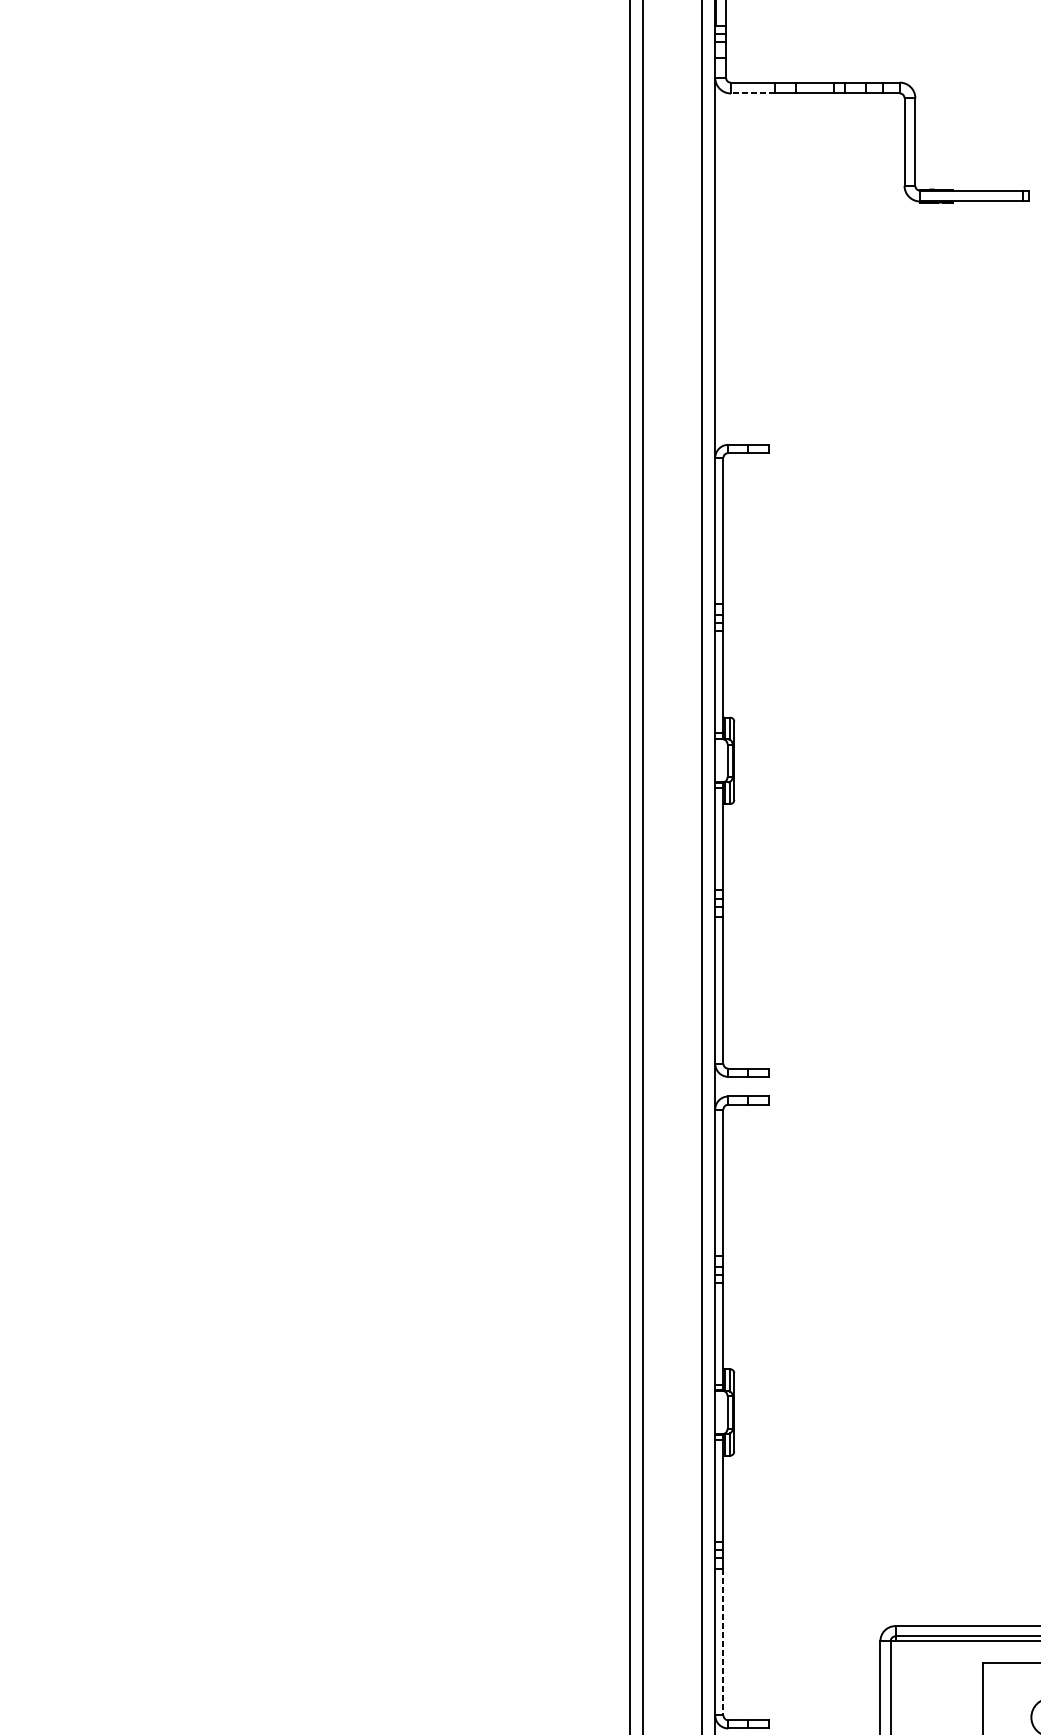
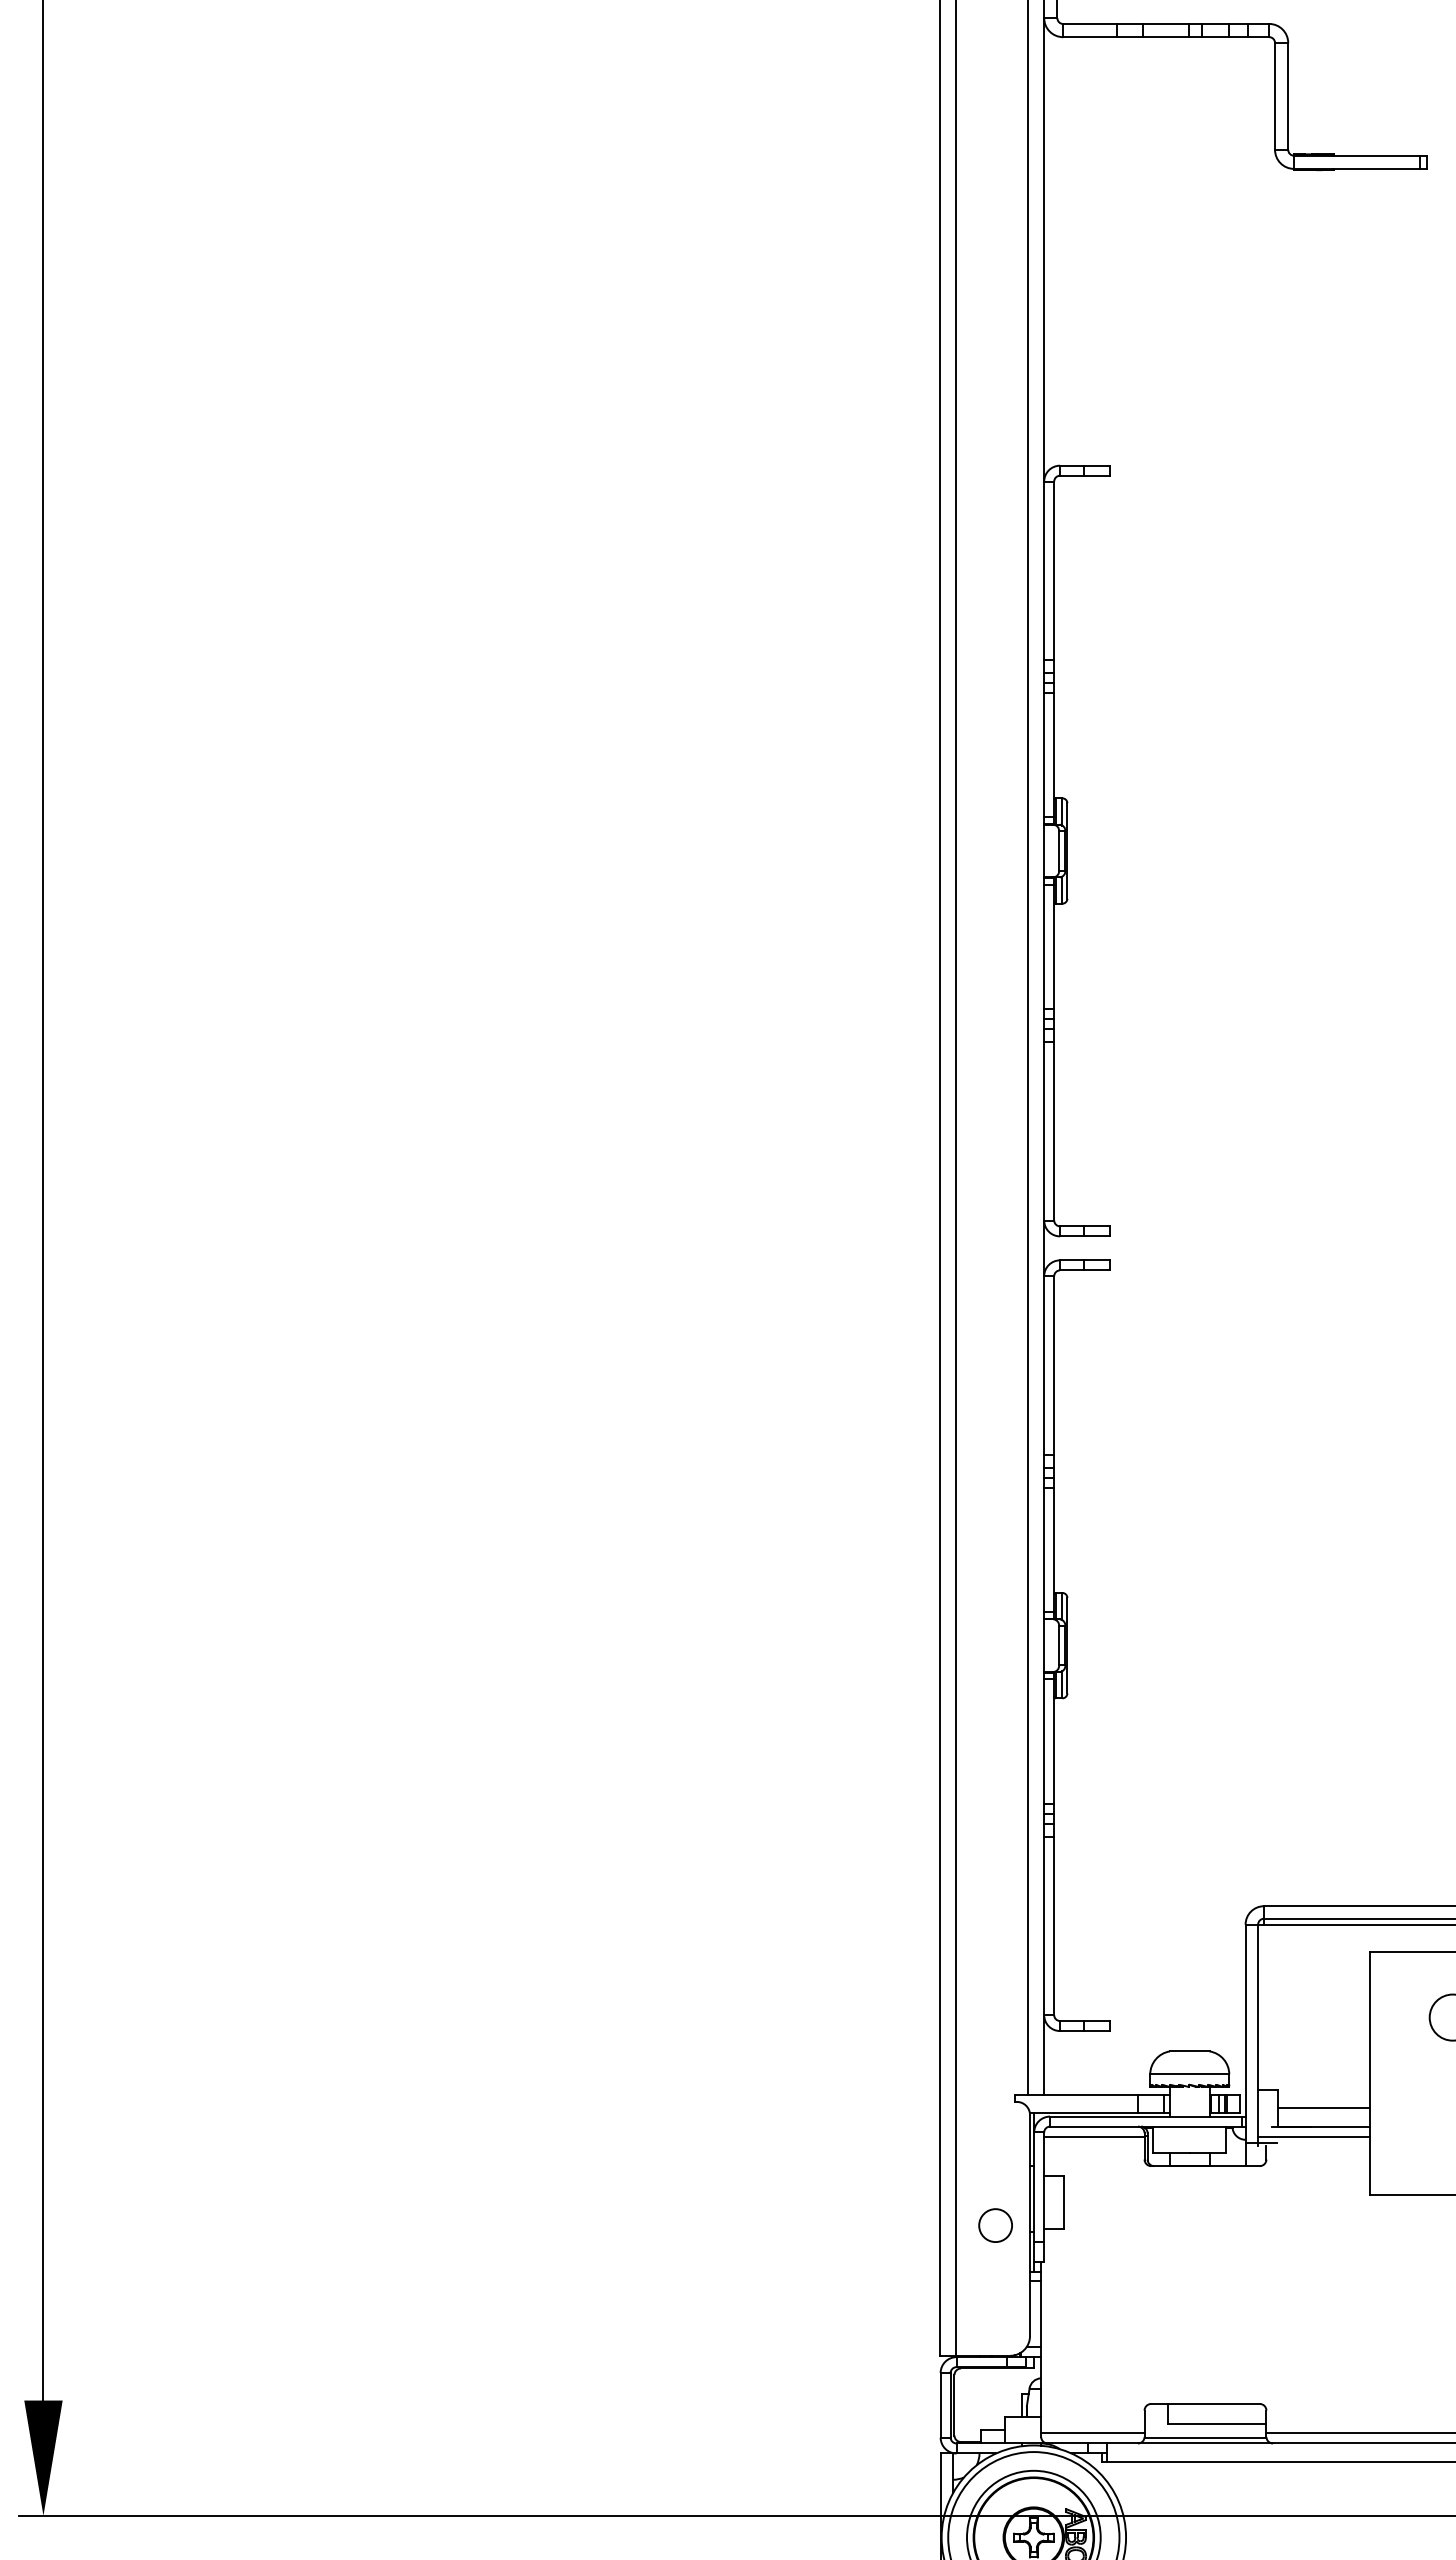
line: (752, 93) -> (1089, 37), dashed -> solid
line: (723, 1642) -> (1054, 1926), dashed -> solid

